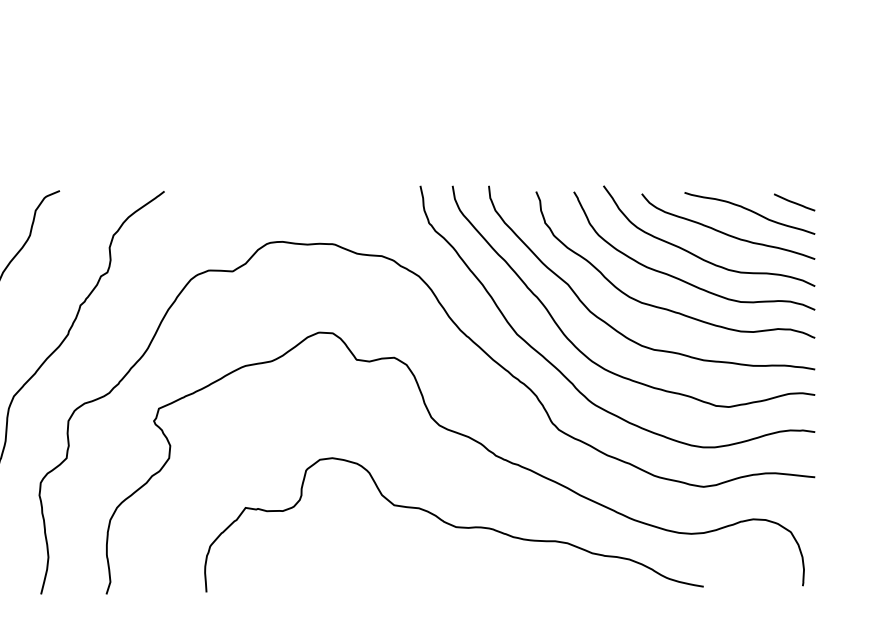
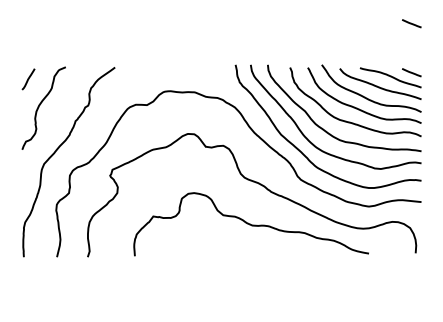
line: (793, 98) -> (411, 23), added

